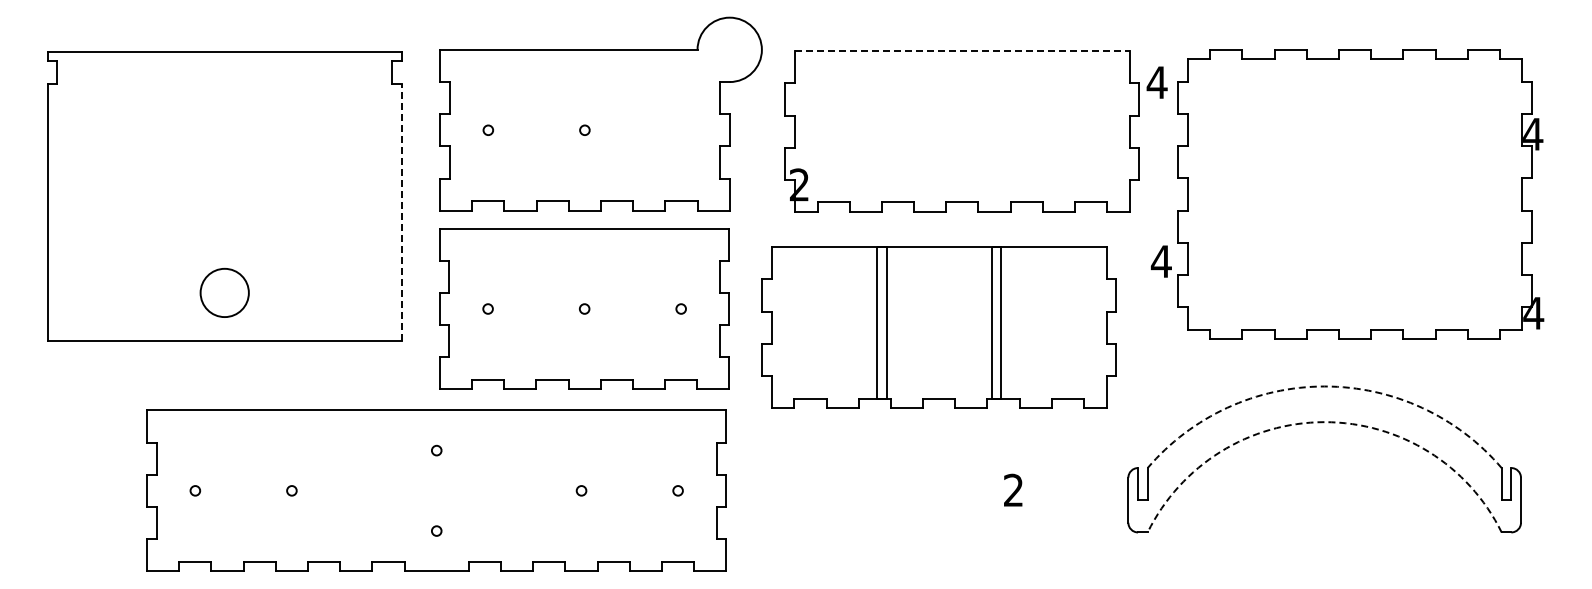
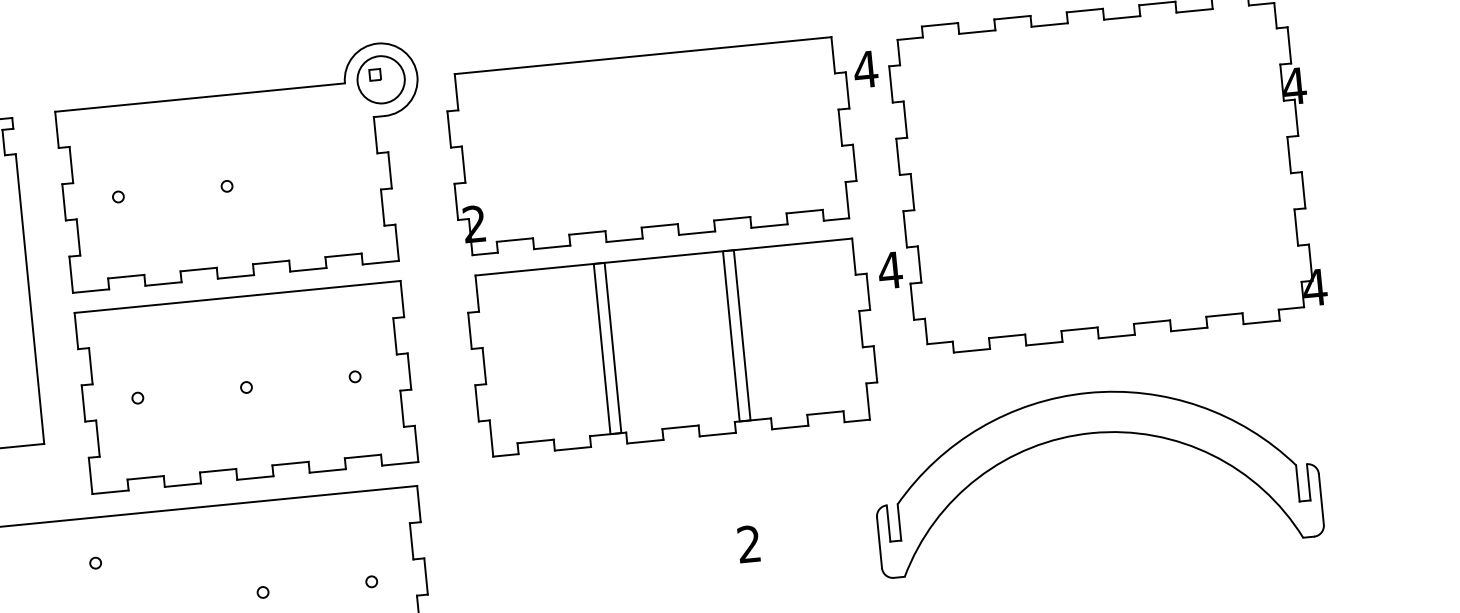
part: (729, 49) -> (380, 79), added
line: (962, 51) -> (643, 55), dashed -> solid
line: (401, 212) -> (29, 299), dashed -> solid
part: (938, 327) -> (671, 347), moved
arc: (1324, 386) -> (1087, 393), dashed -> solid
arc: (1324, 422) -> (1091, 433), dashed -> solid

